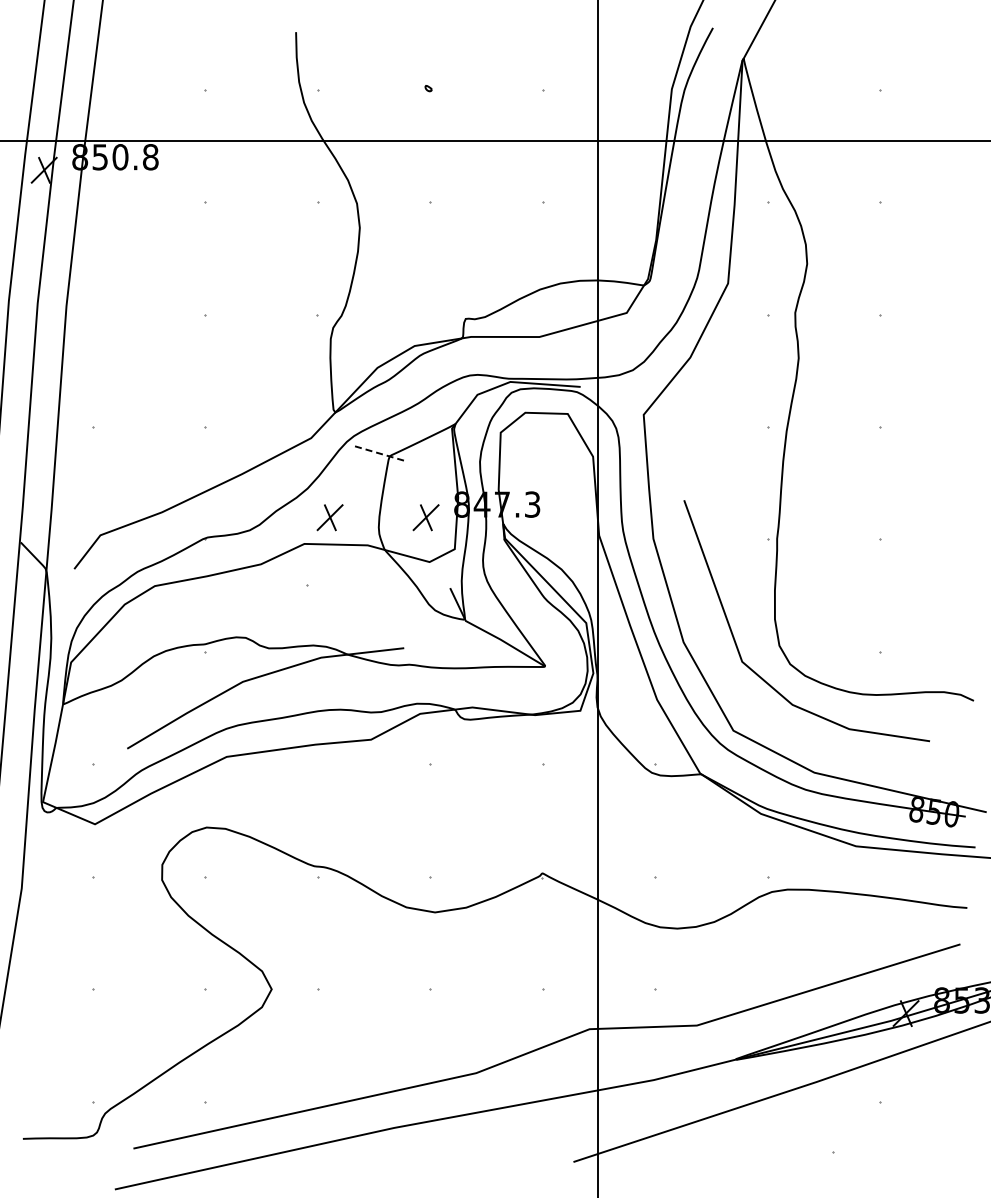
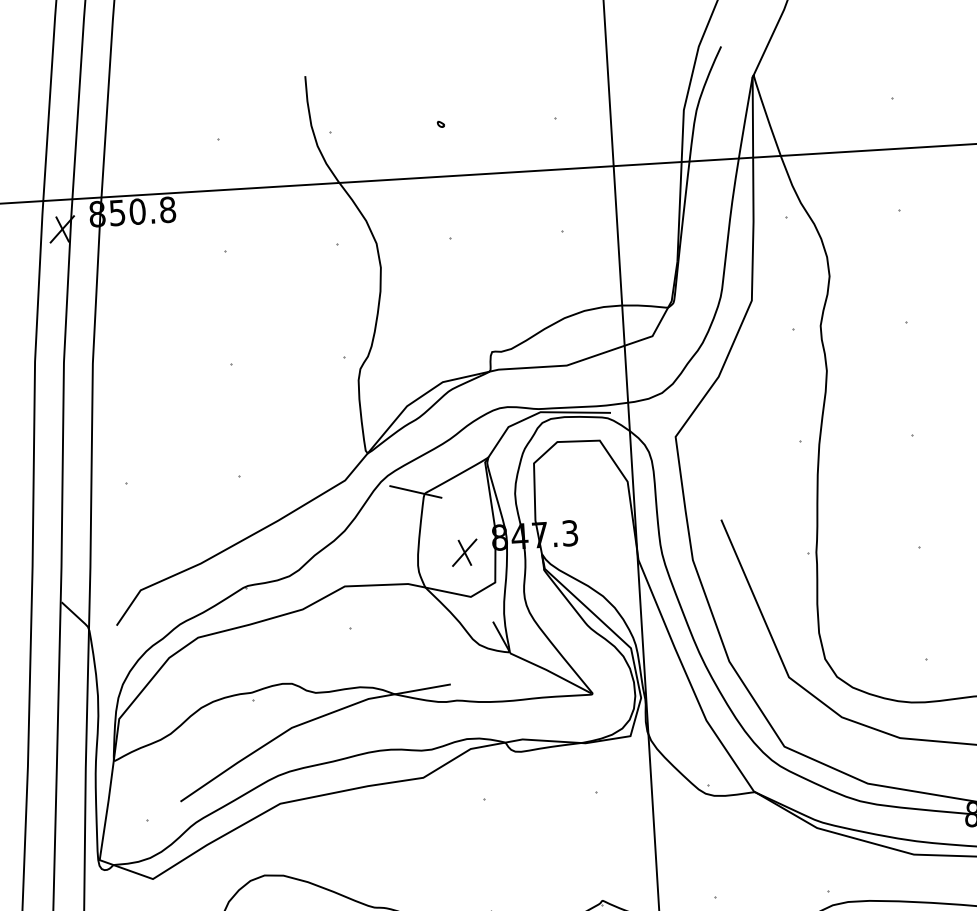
line: (381, 454) -> (416, 492), dashed -> solid
part: (329, 517) -> (368, 558), removed

